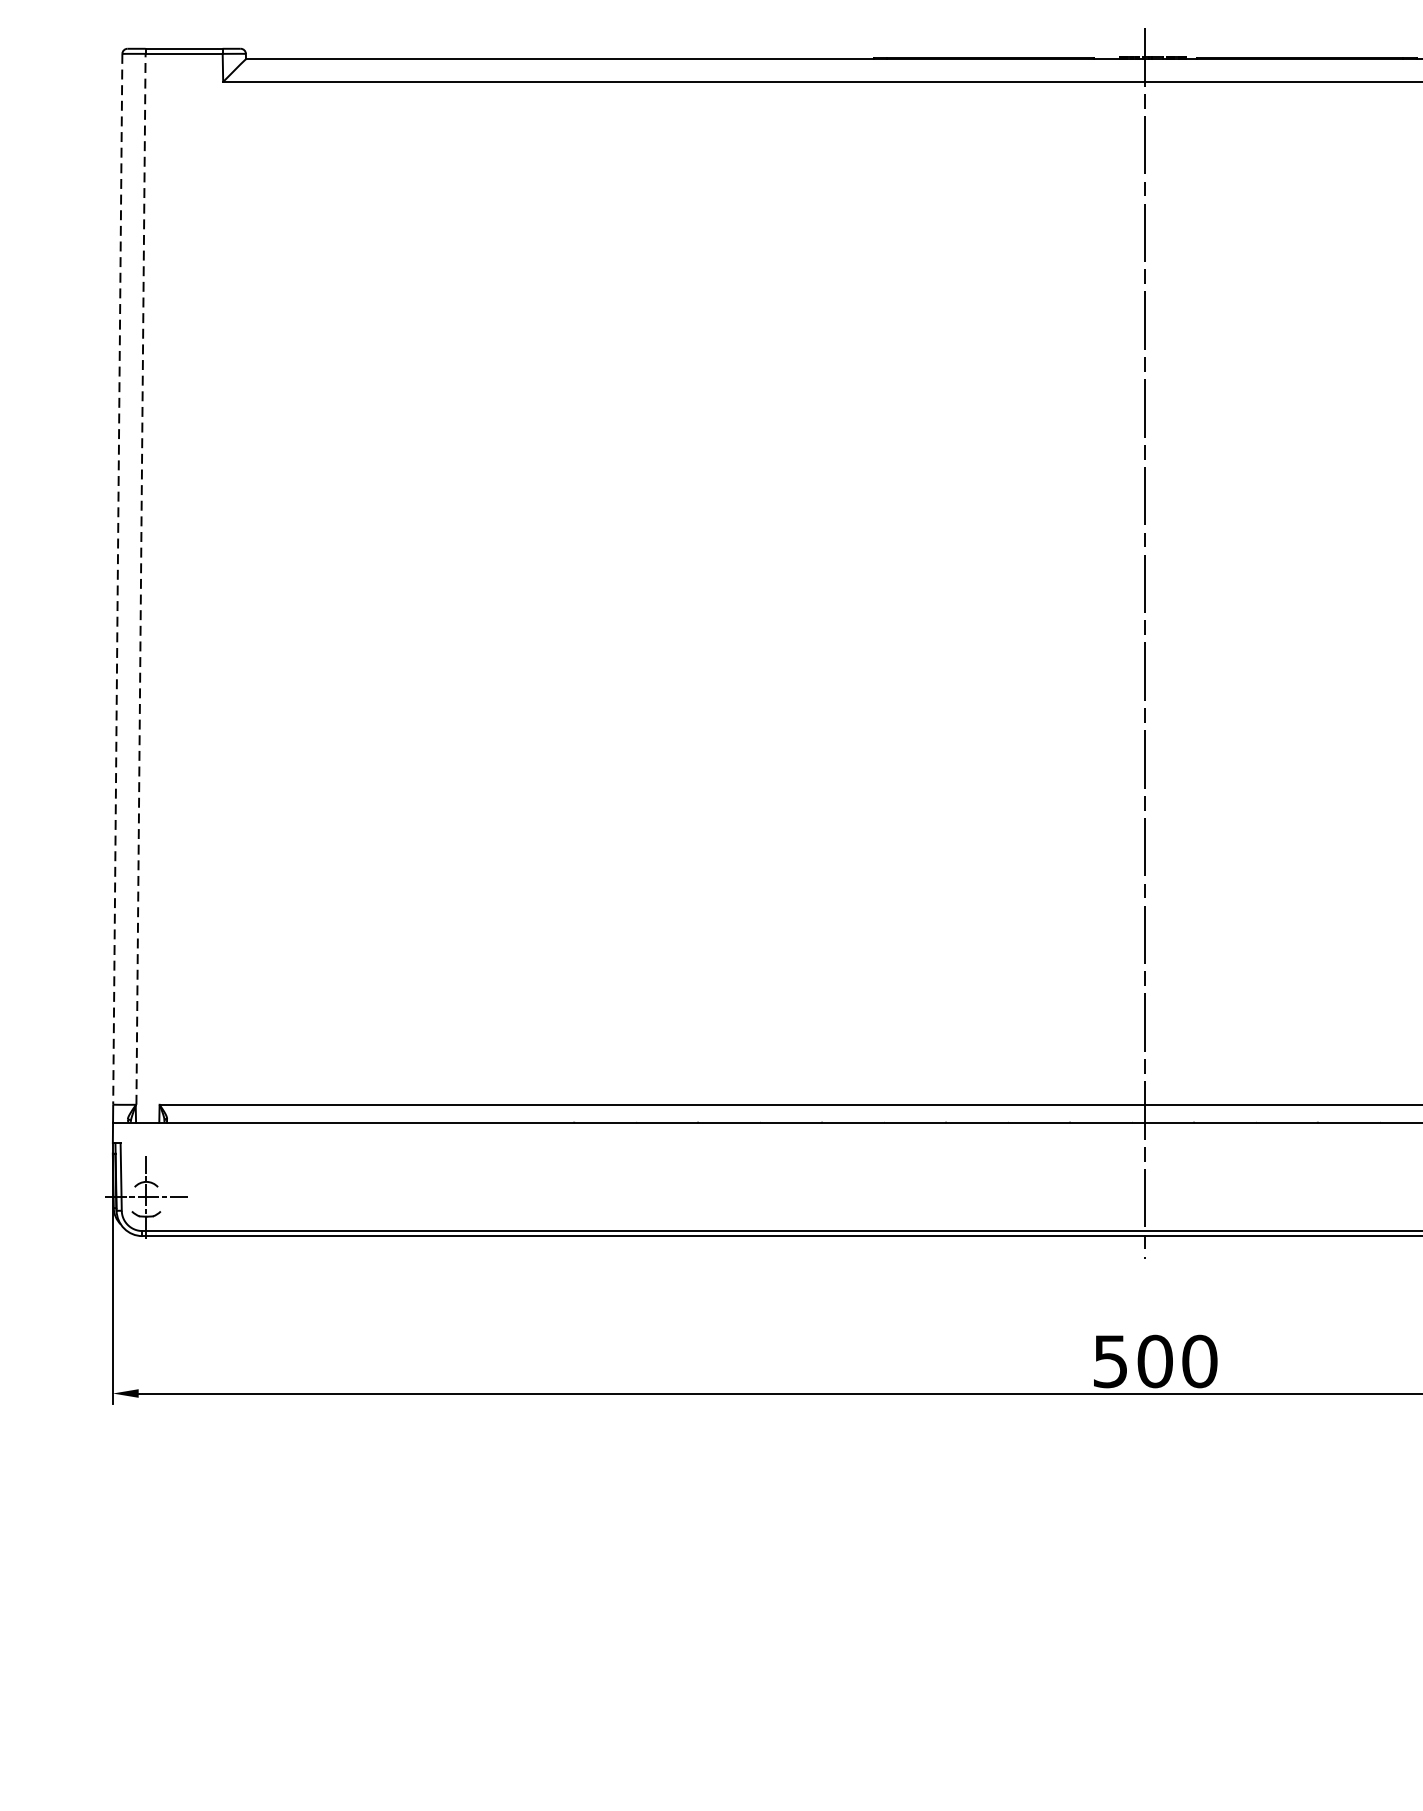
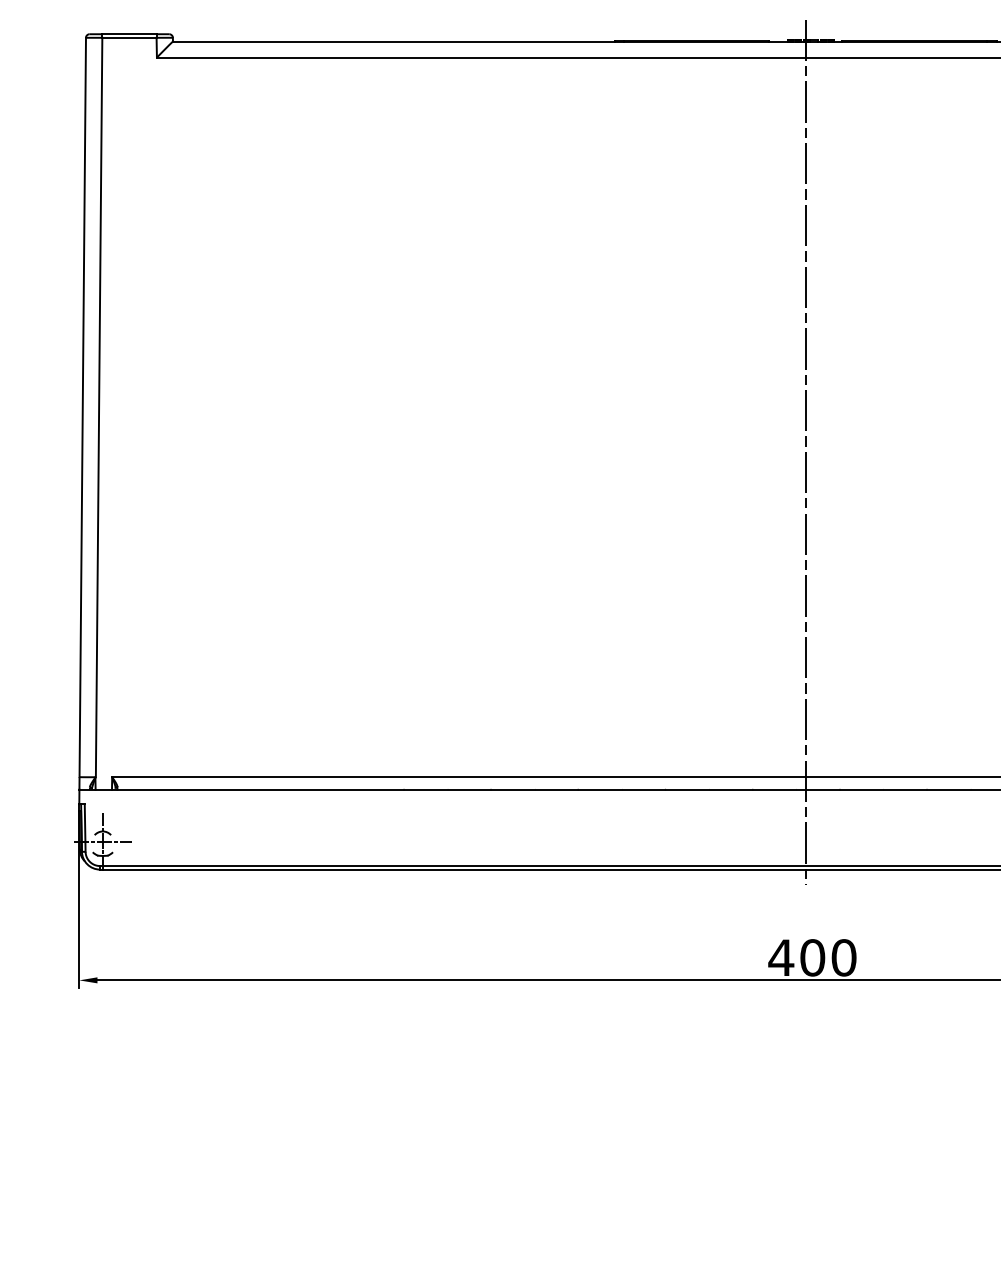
line: (117, 579) -> (82, 407), dashed -> solid
line: (141, 579) -> (99, 407), dashed -> solid
text: (1110, 1361) -> (781, 957), 500 -> 400

